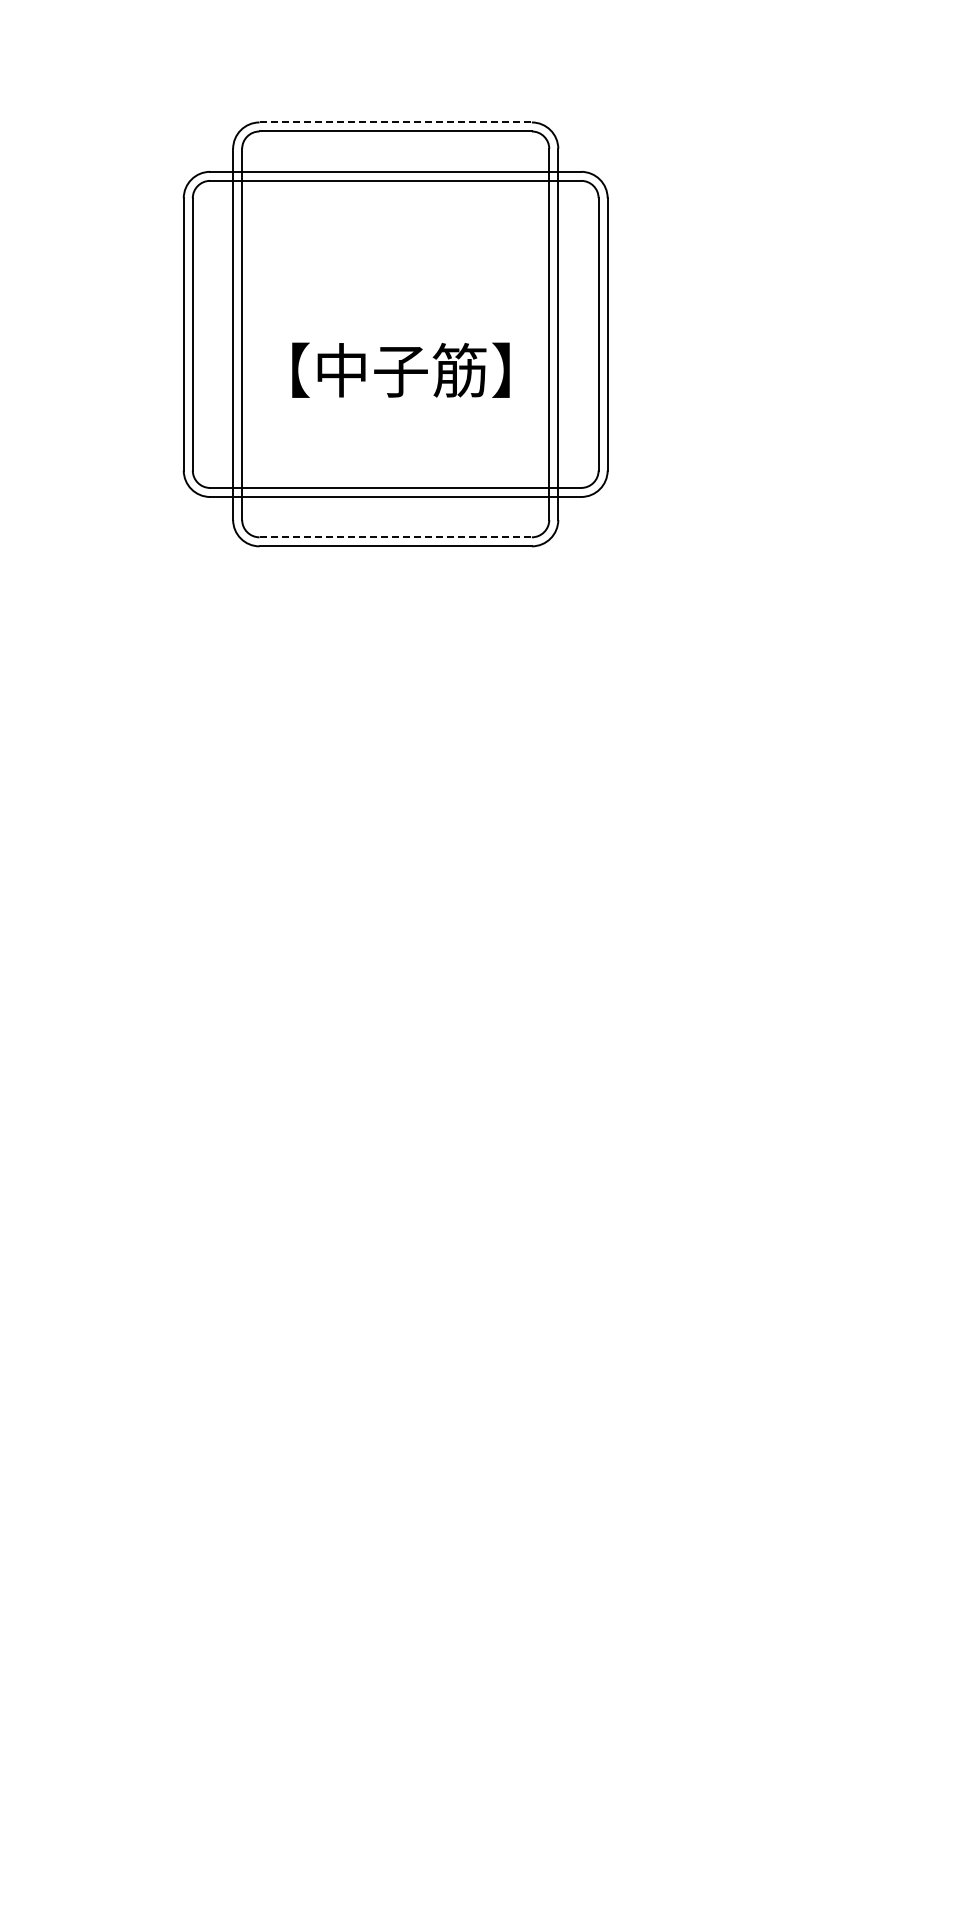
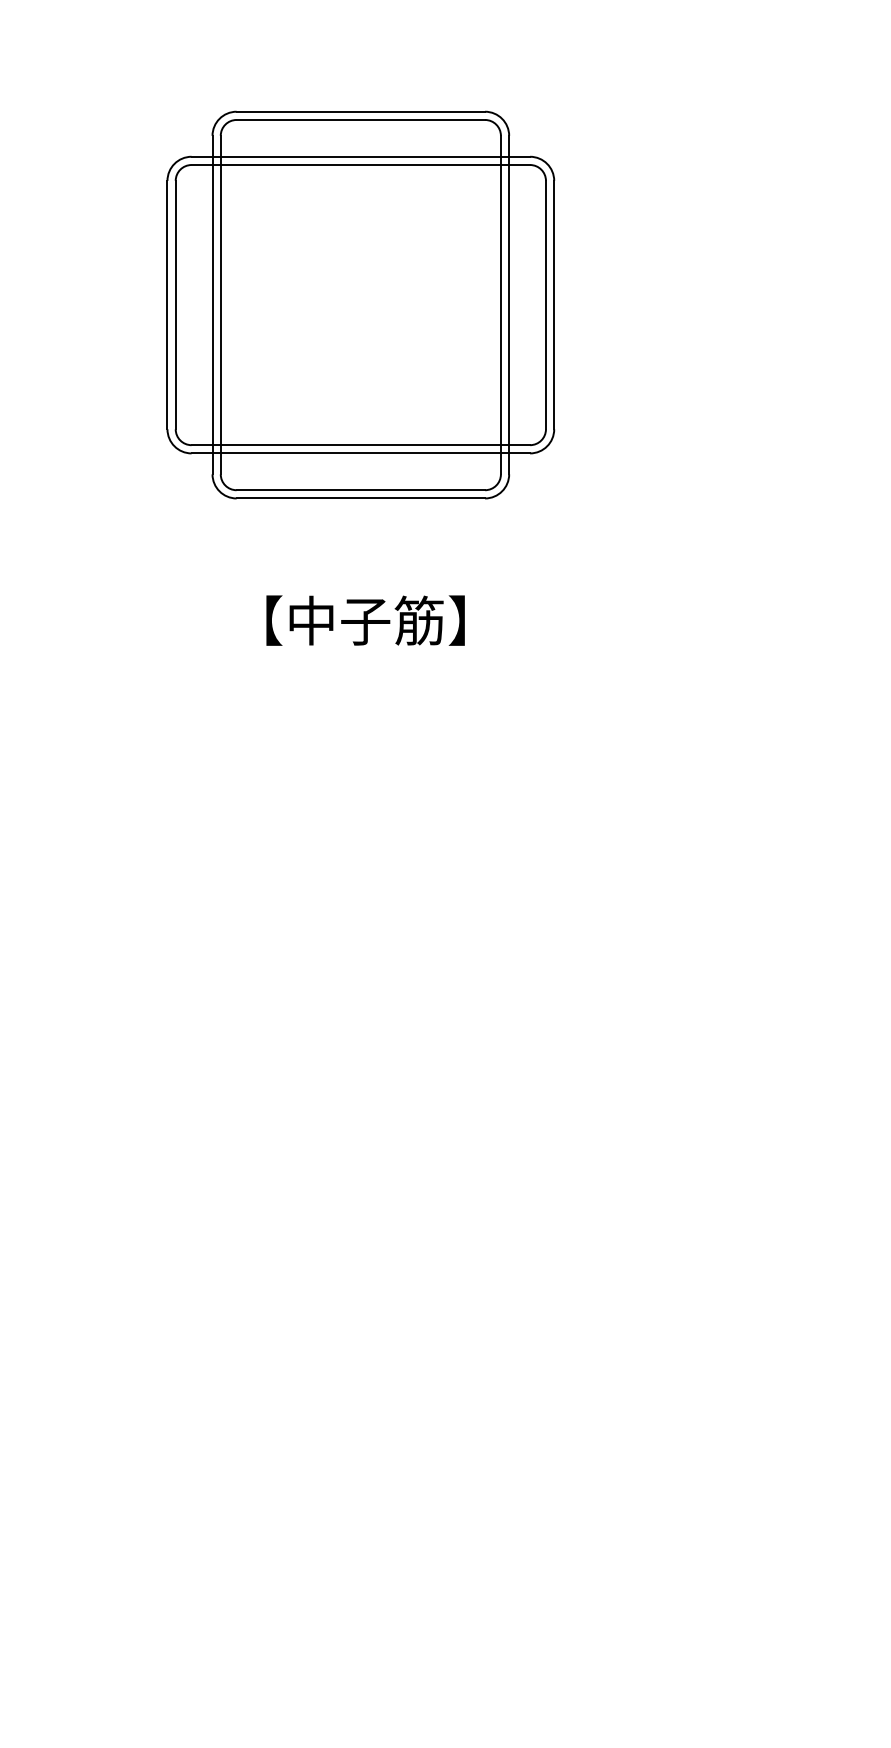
line: (396, 122) -> (361, 111), dashed -> solid
text: (400, 369) -> (365, 619), moved
line: (396, 537) -> (361, 490), dashed -> solid

